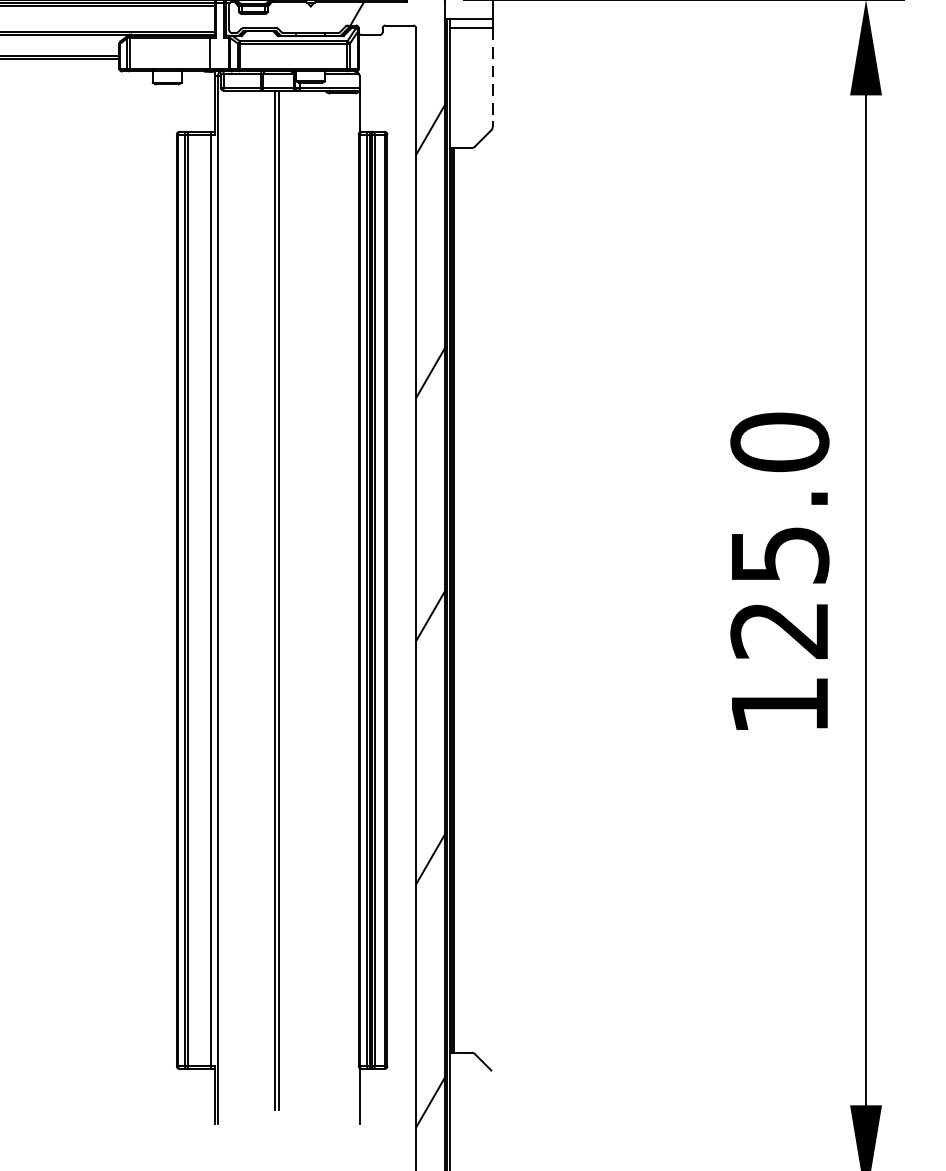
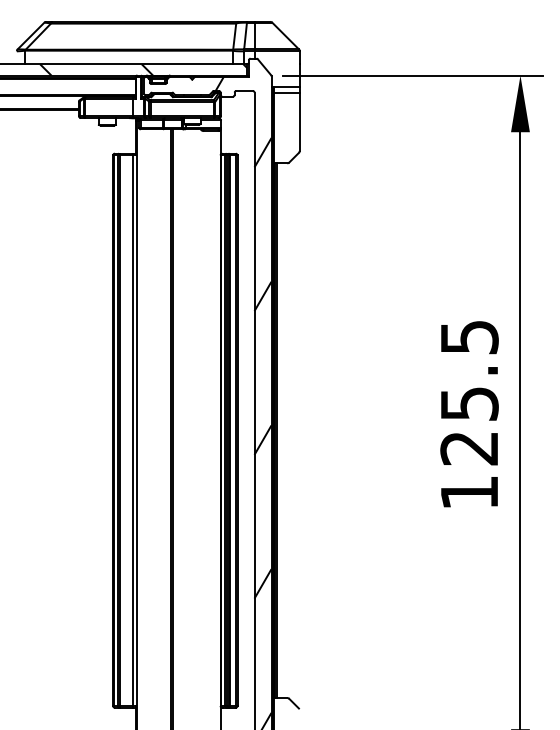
line: (492, 78) -> (299, 122), dashed -> solid
text: (779, 440) -> (469, 336), 125.0 -> 125.5

